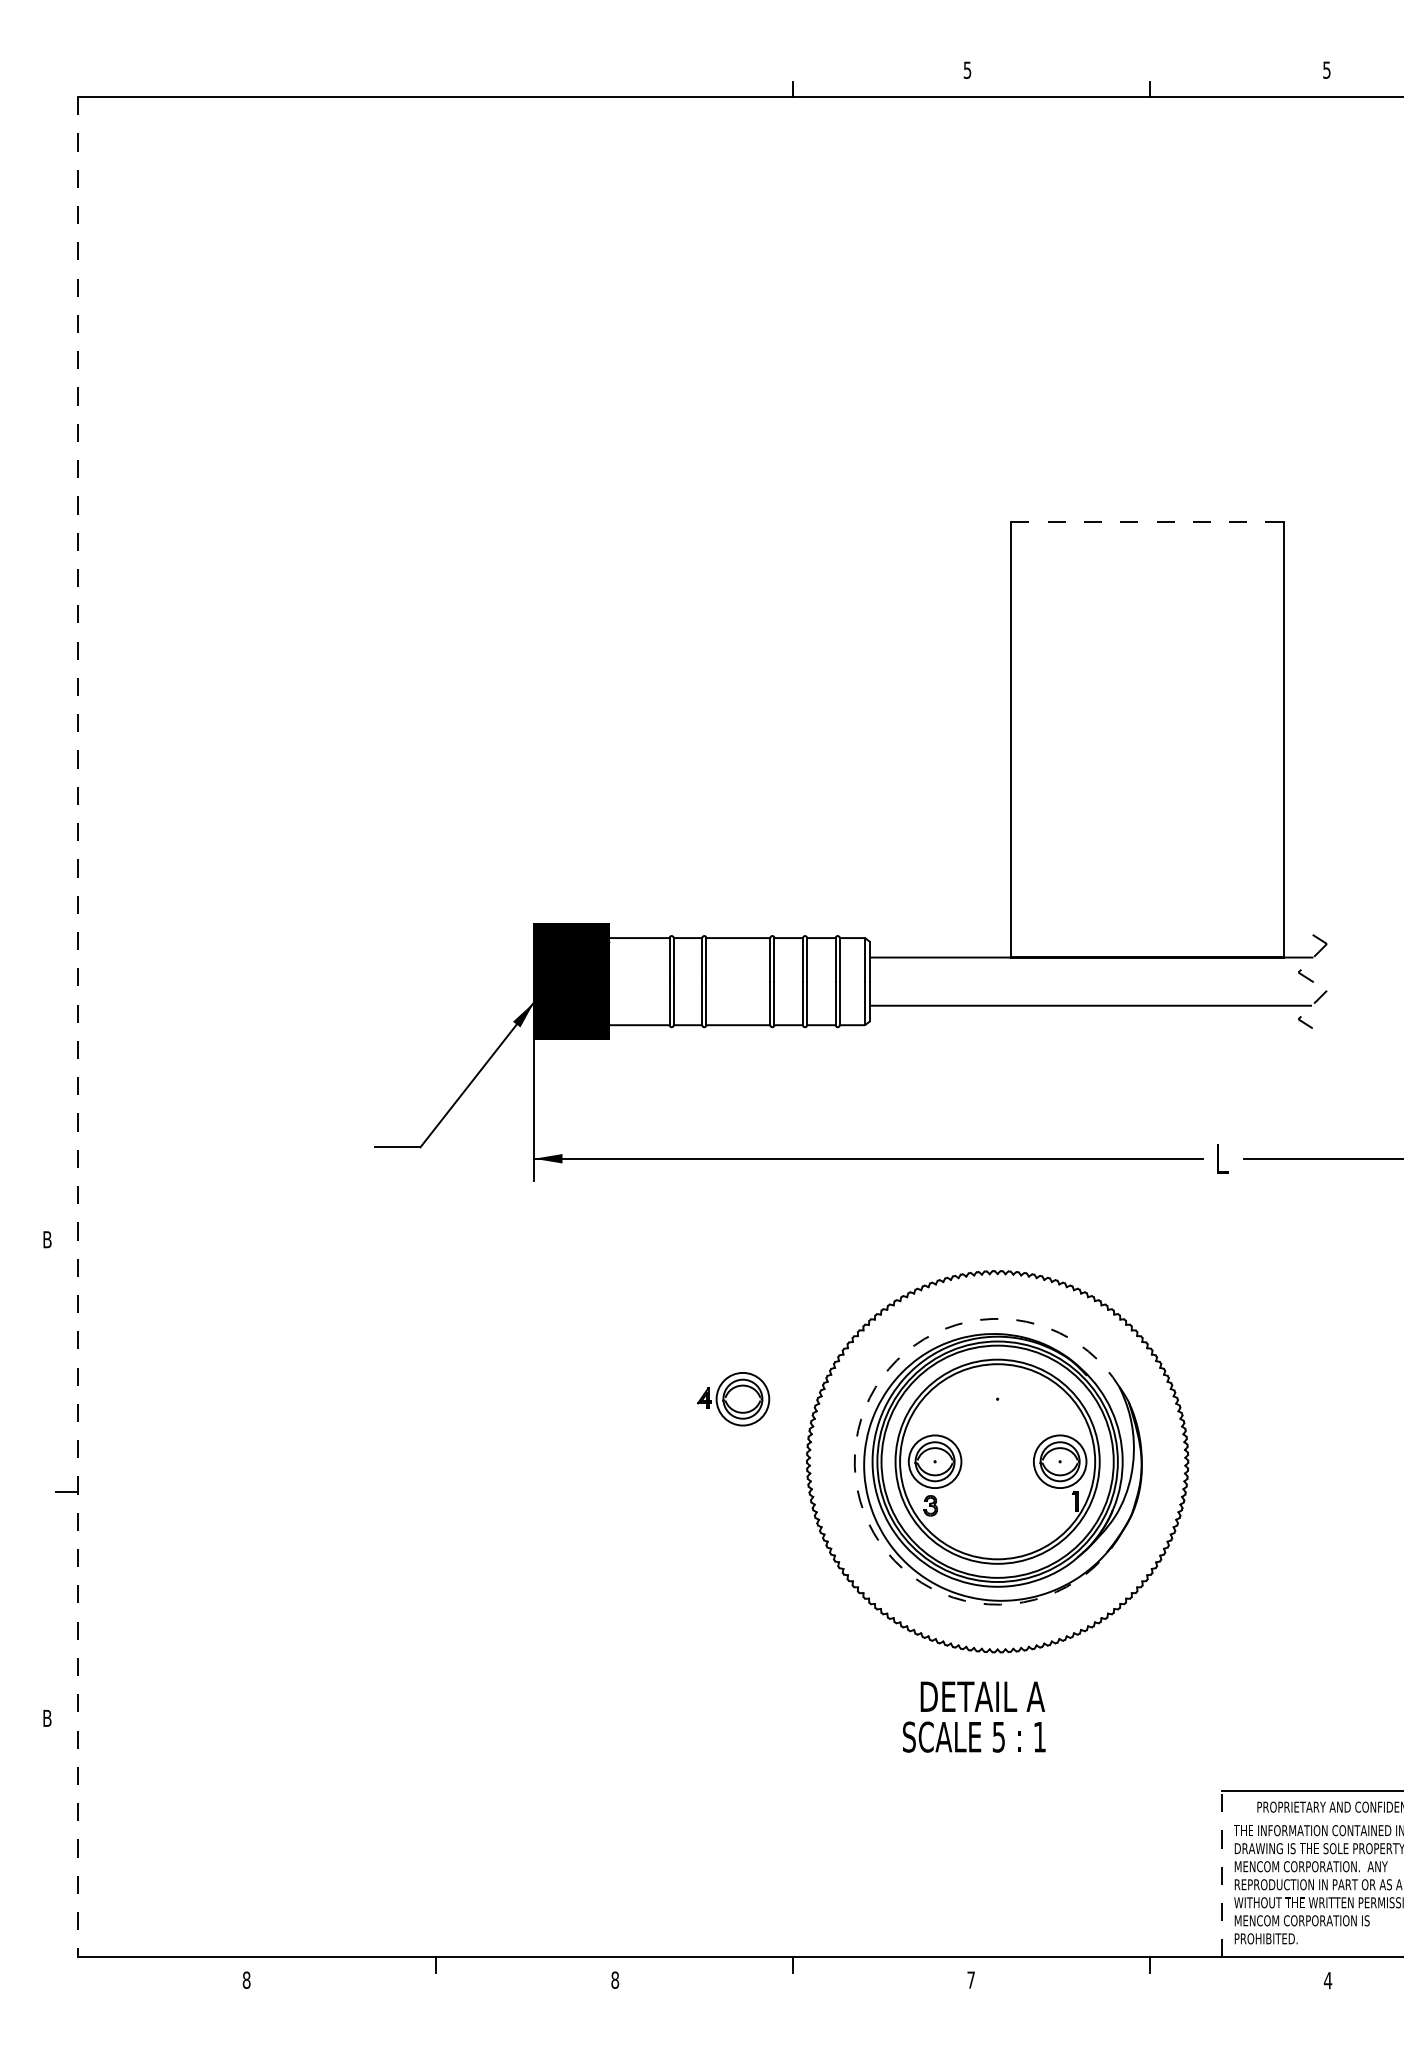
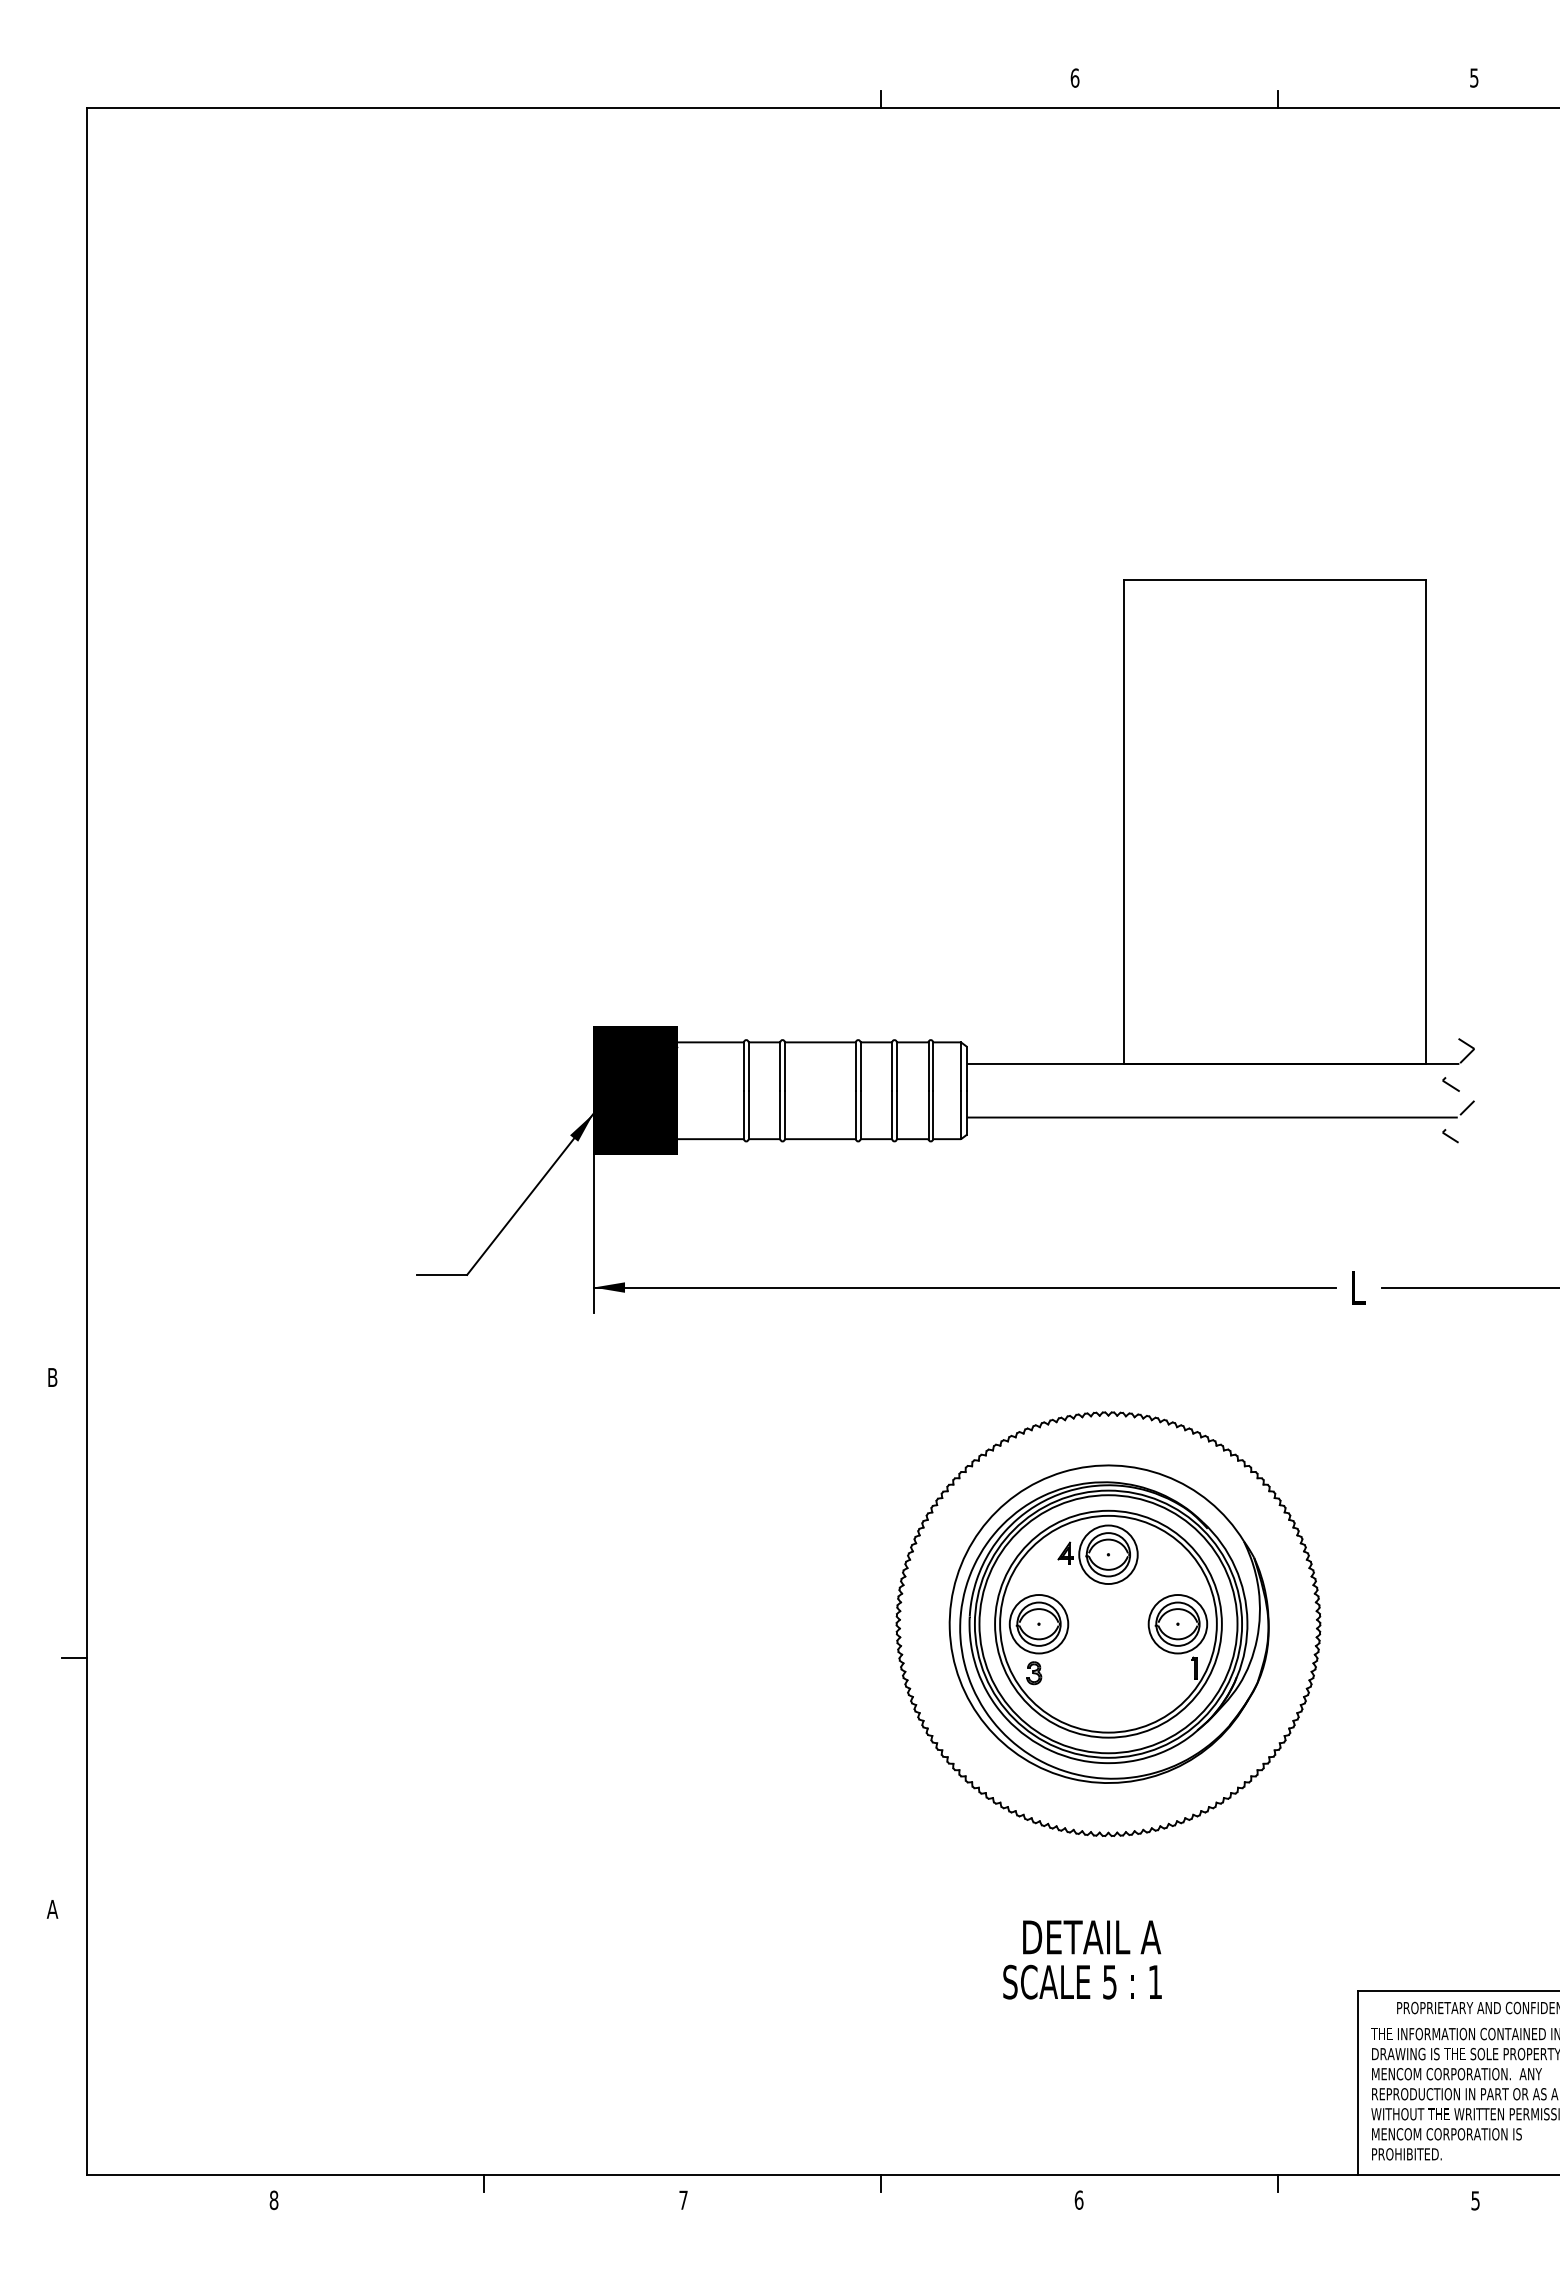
text: (967, 69) -> (1074, 77), 5 -> 6
line: (1147, 522) -> (1275, 580), dashed -> solid
line: (77, 1027) -> (86, 1141), dashed -> solid
part: (733, 1399) -> (1097, 1554), moved
arc: (854, 1465) -> (949, 1628), dashed -> solid
text: (974, 1716) -> (1082, 1959), moved
text: (47, 1718) -> (52, 1909), B -> A
line: (1222, 1874) -> (1358, 2082), dashed -> solid
text: (615, 1979) -> (683, 2199), 8 -> 7
text: (970, 1979) -> (1078, 2199), 7 -> 6
text: (1327, 1980) -> (1475, 2200), 4 -> 5

